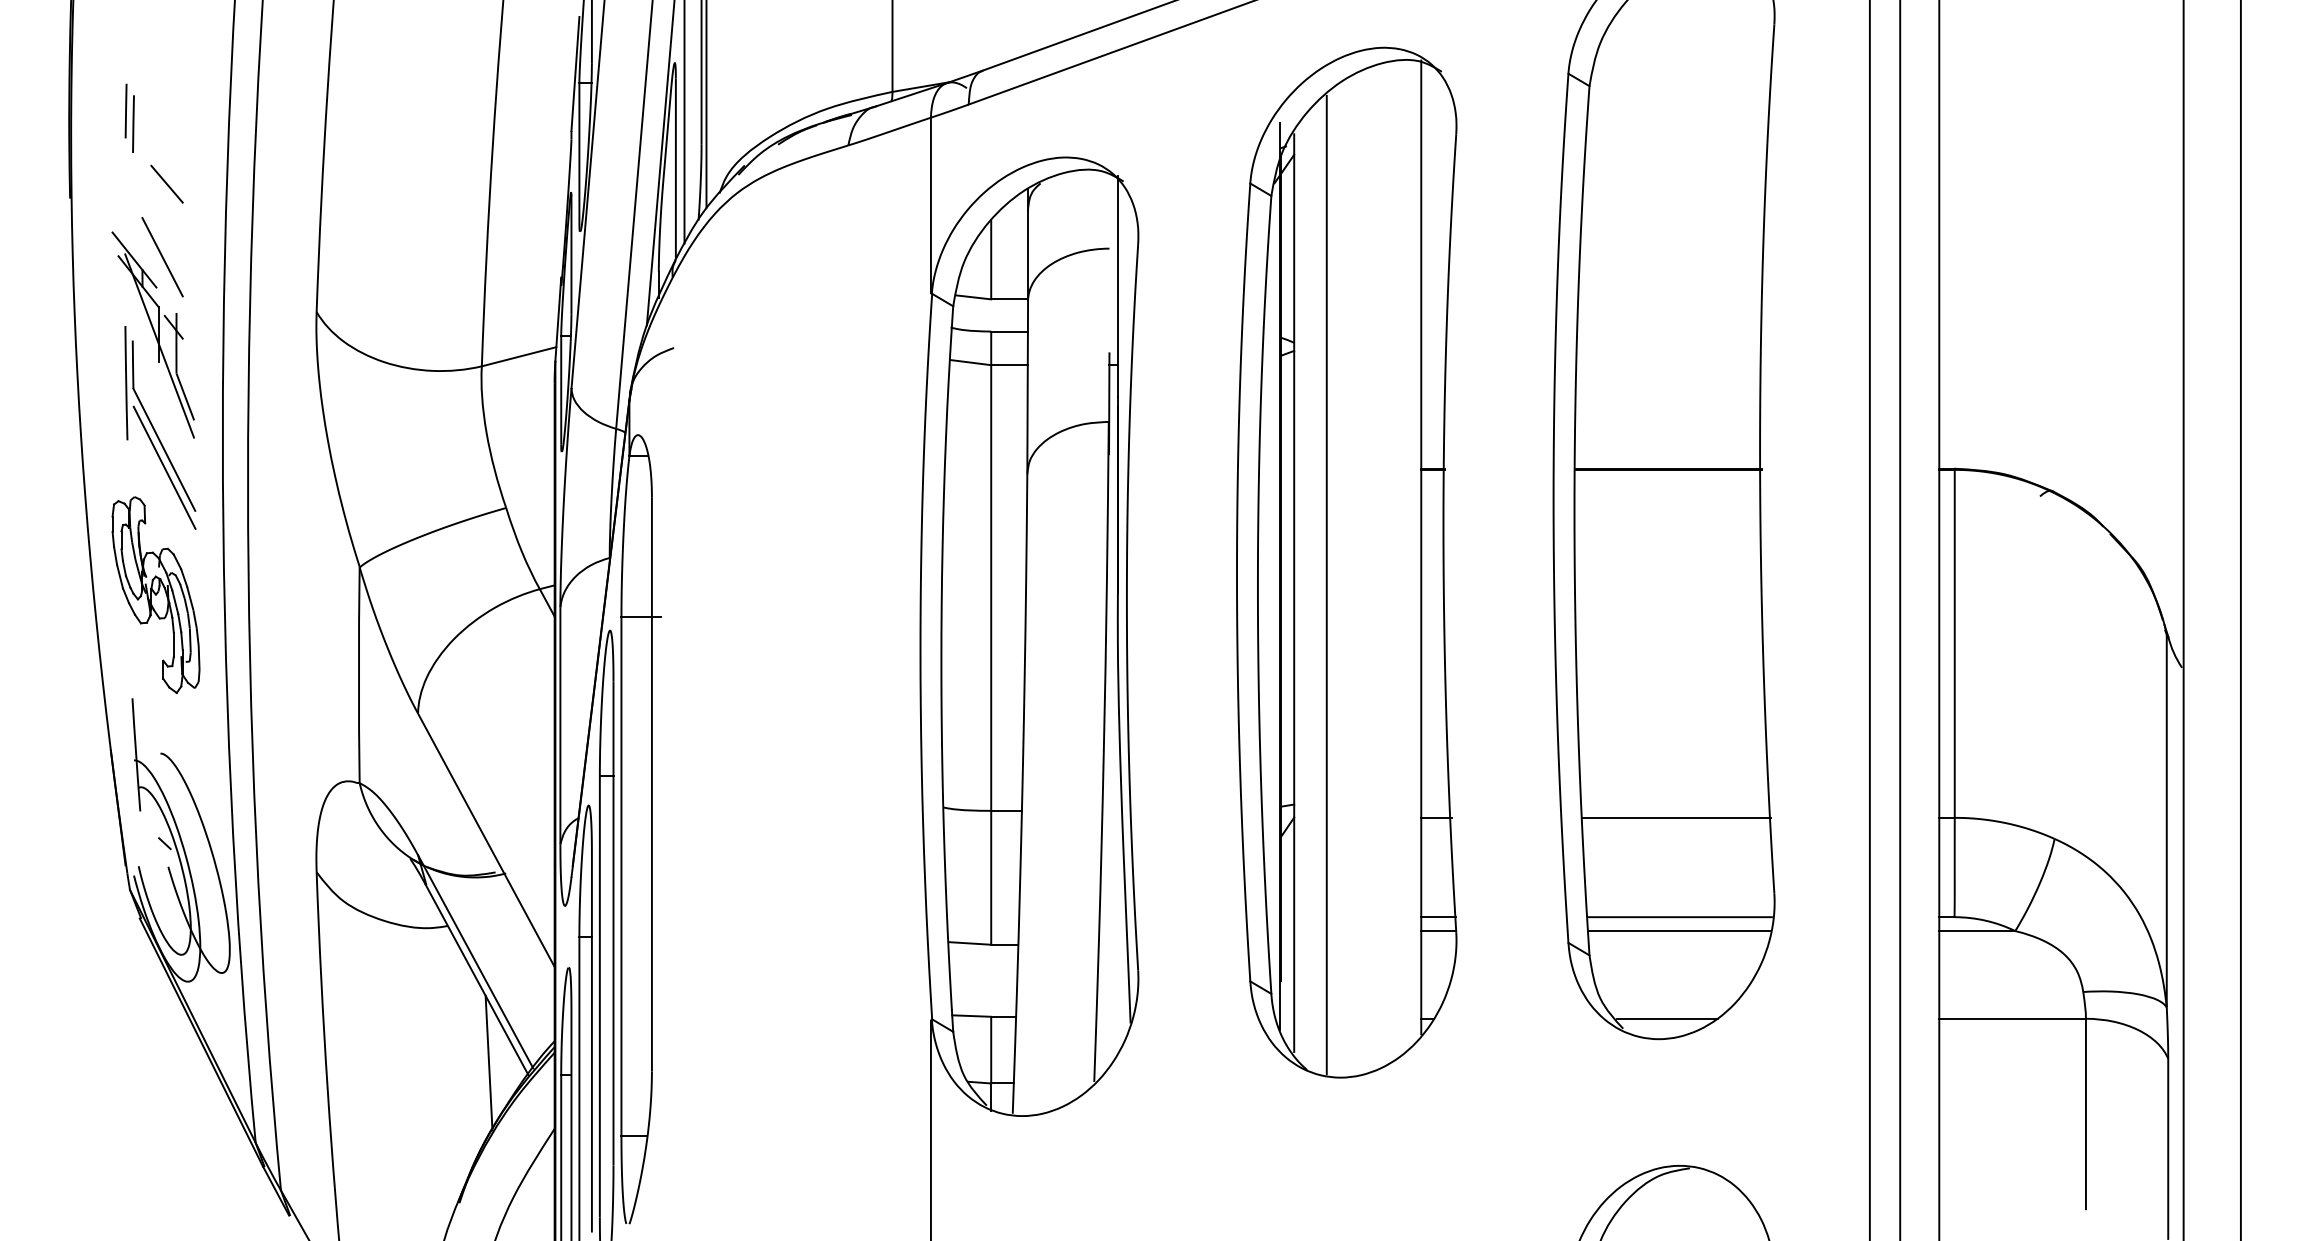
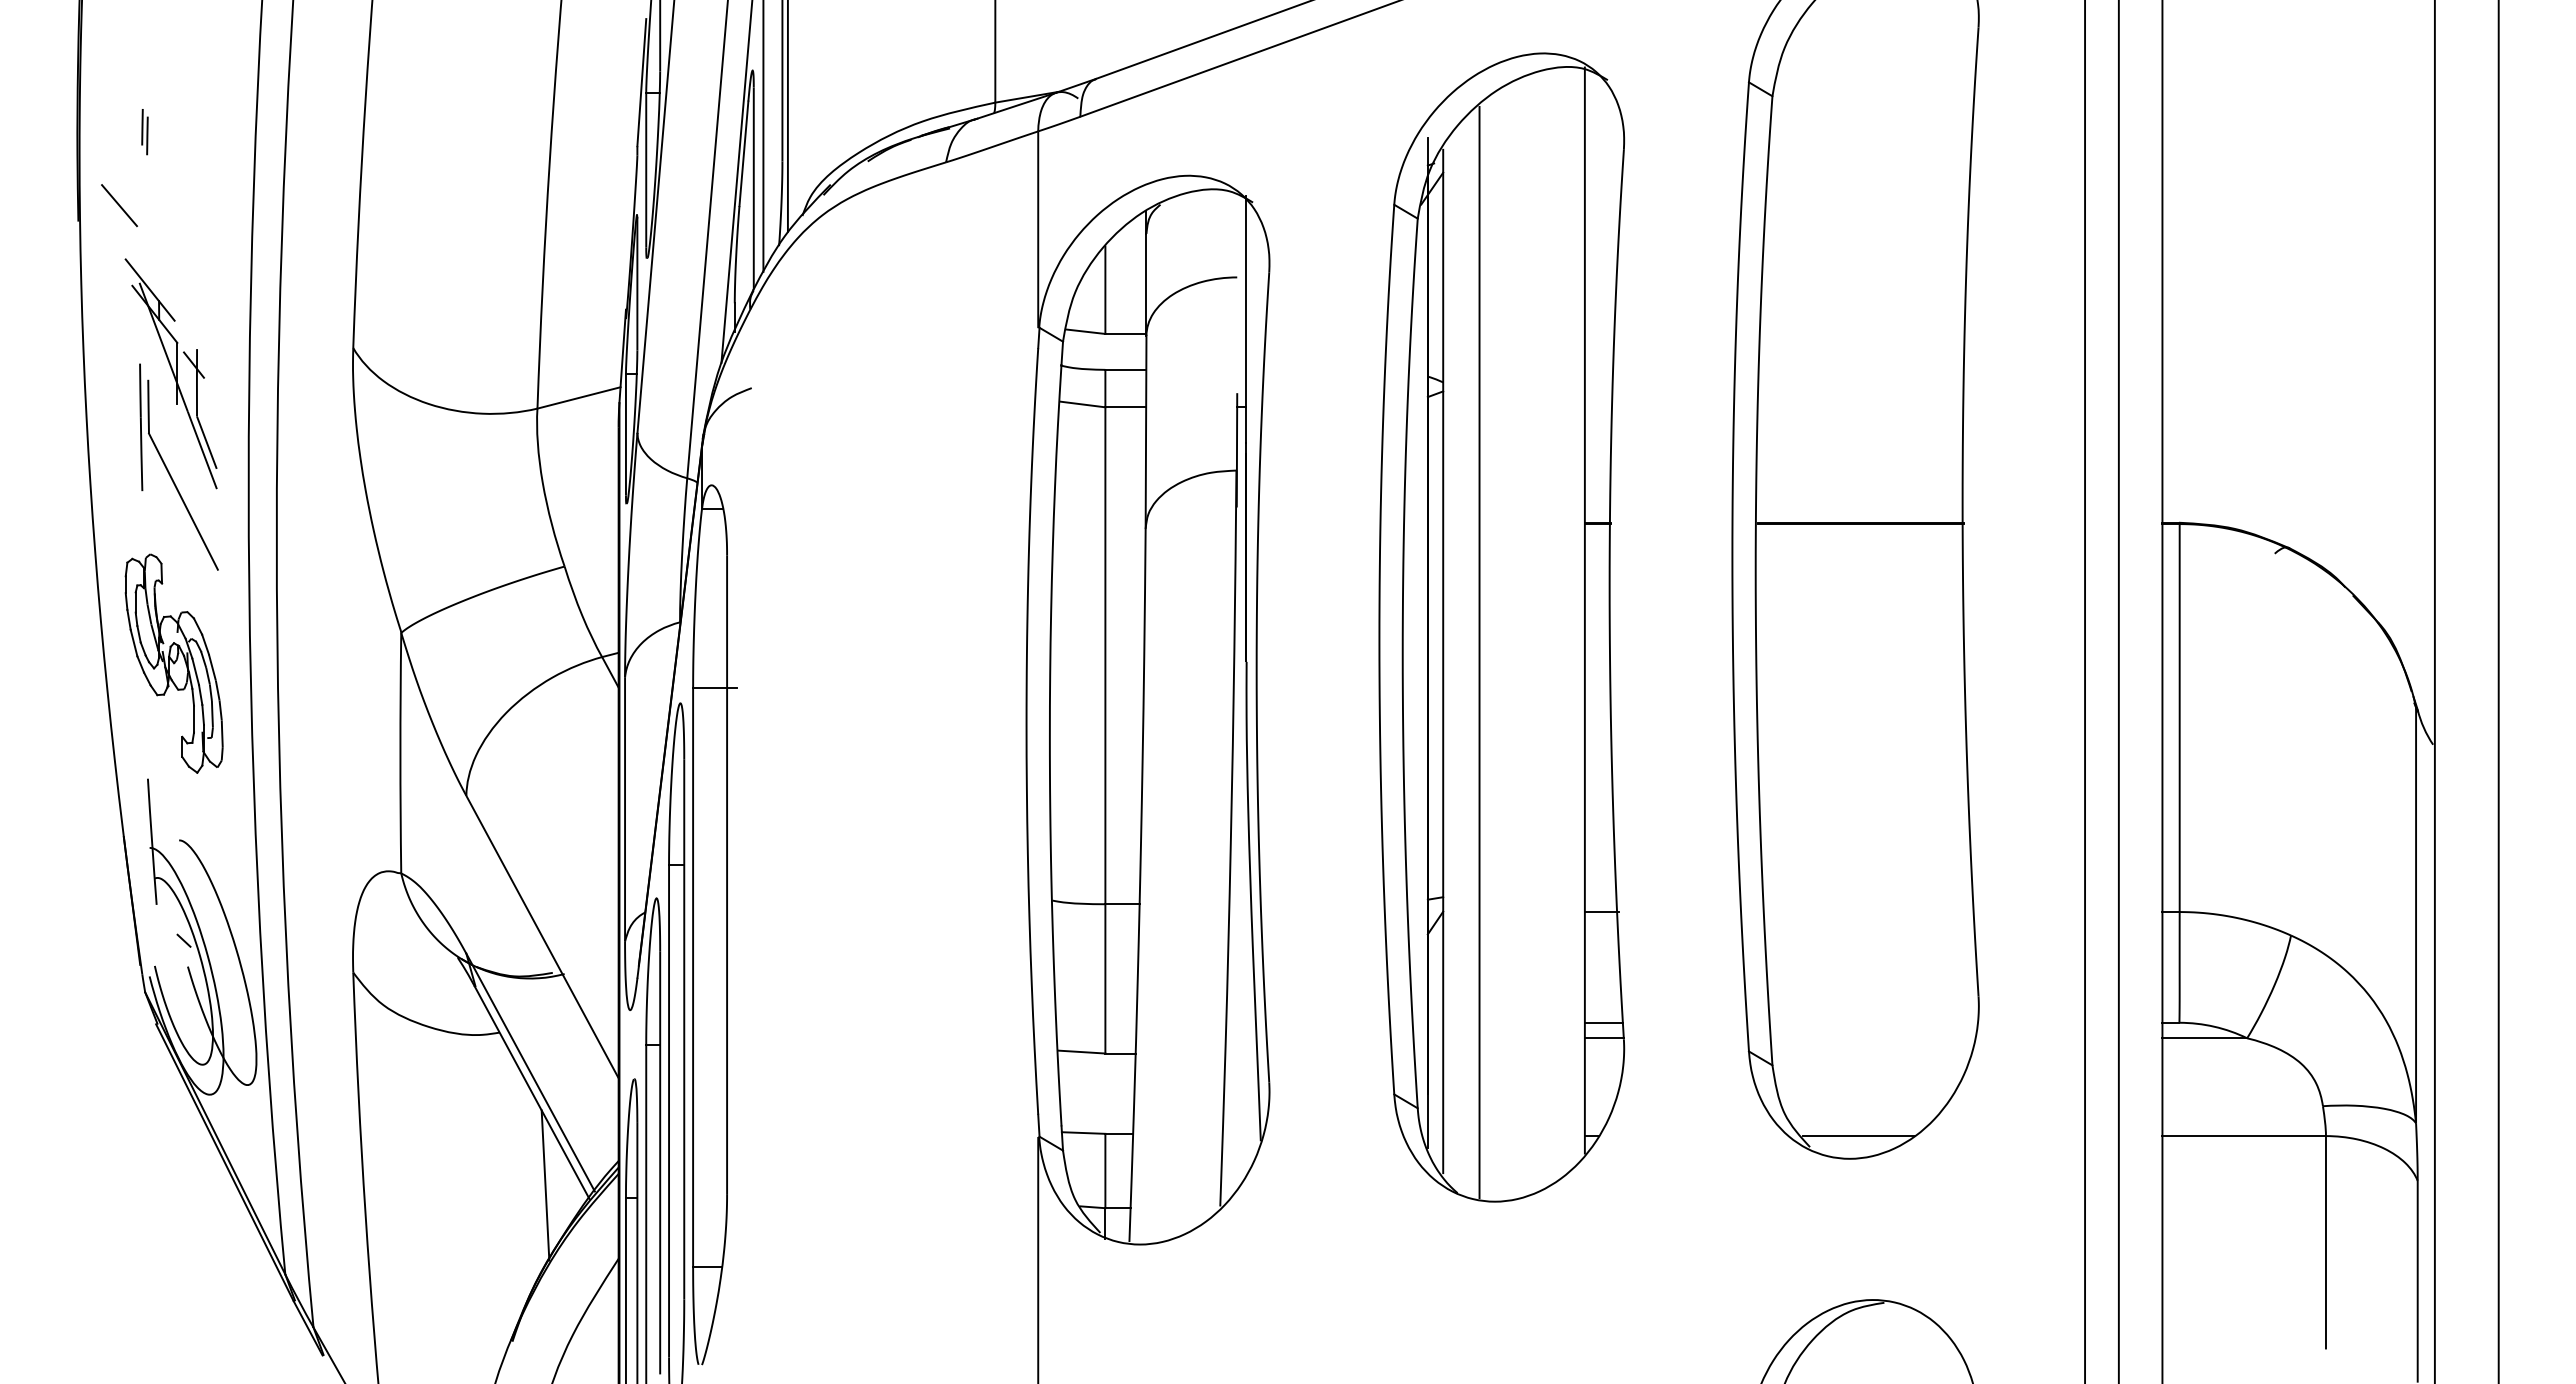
part: (129, 117) -> (144, 131), size x0.6
line: (167, 184) -> (119, 205), moved
line: (162, 256) -> (181, 286), removed
line: (164, 467) -> (183, 521), removed
line: (1676, 818) -> (1869, 912), removed
line: (1679, 916) -> (1872, 1022), removed
line: (1679, 931) -> (1872, 1038), removed

